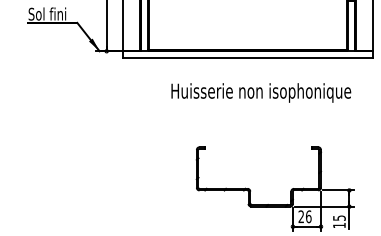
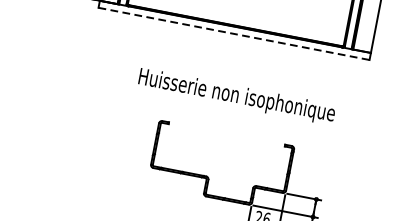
line: (248, 57) -> (234, 33), solid -> dashed
text: (261, 92) -> (237, 96), moved

